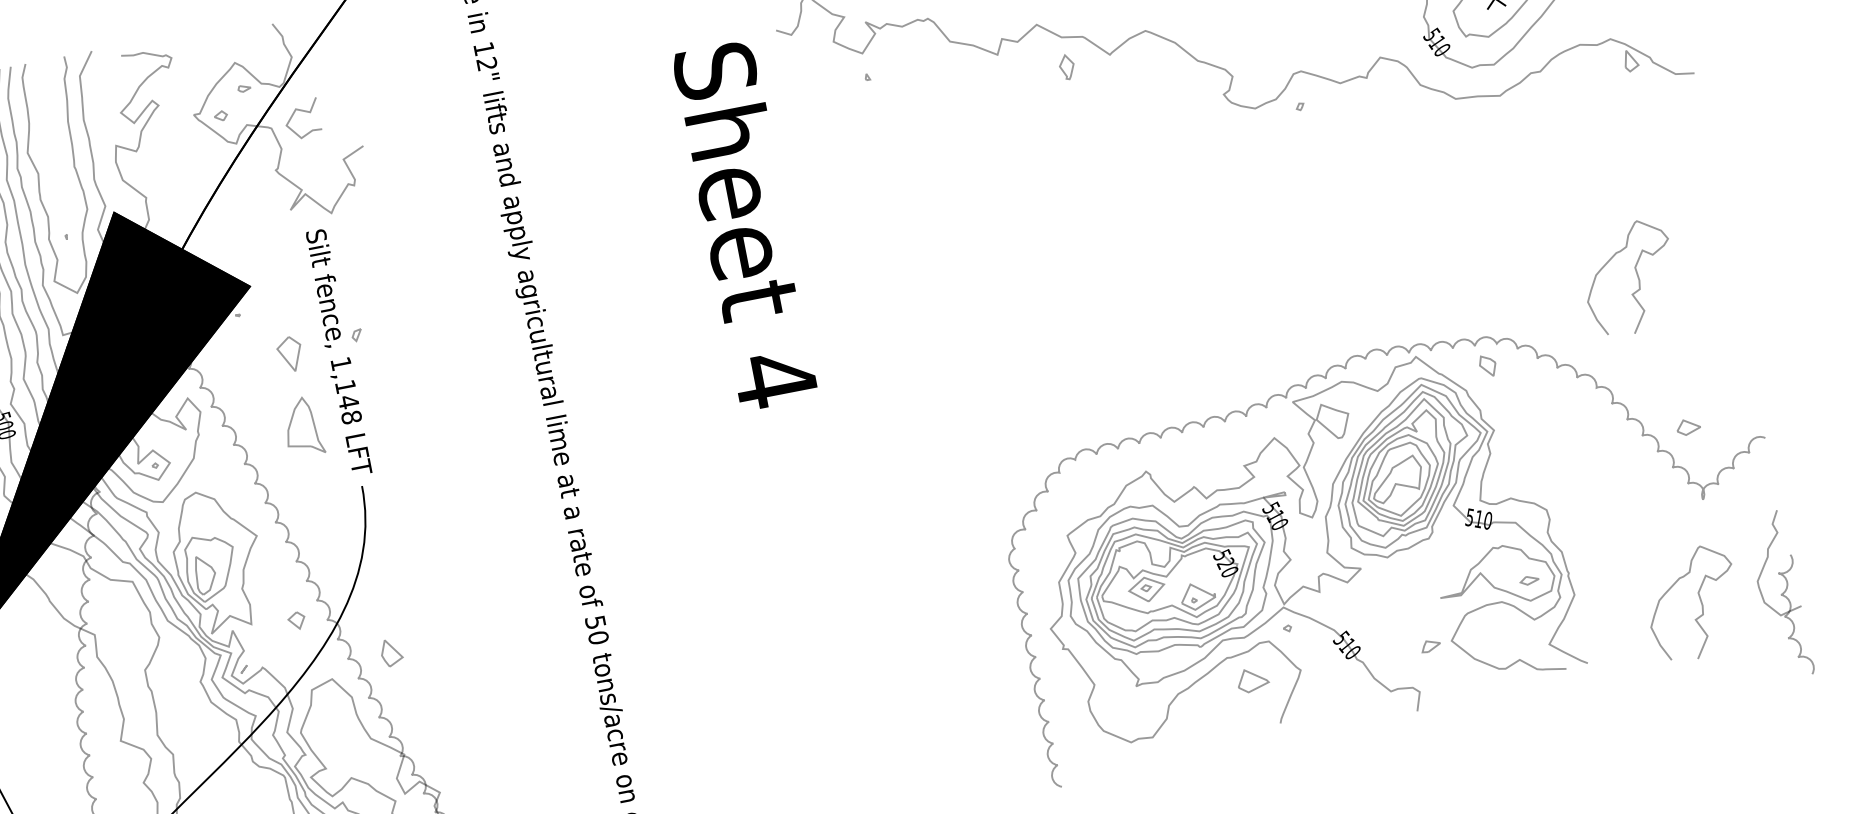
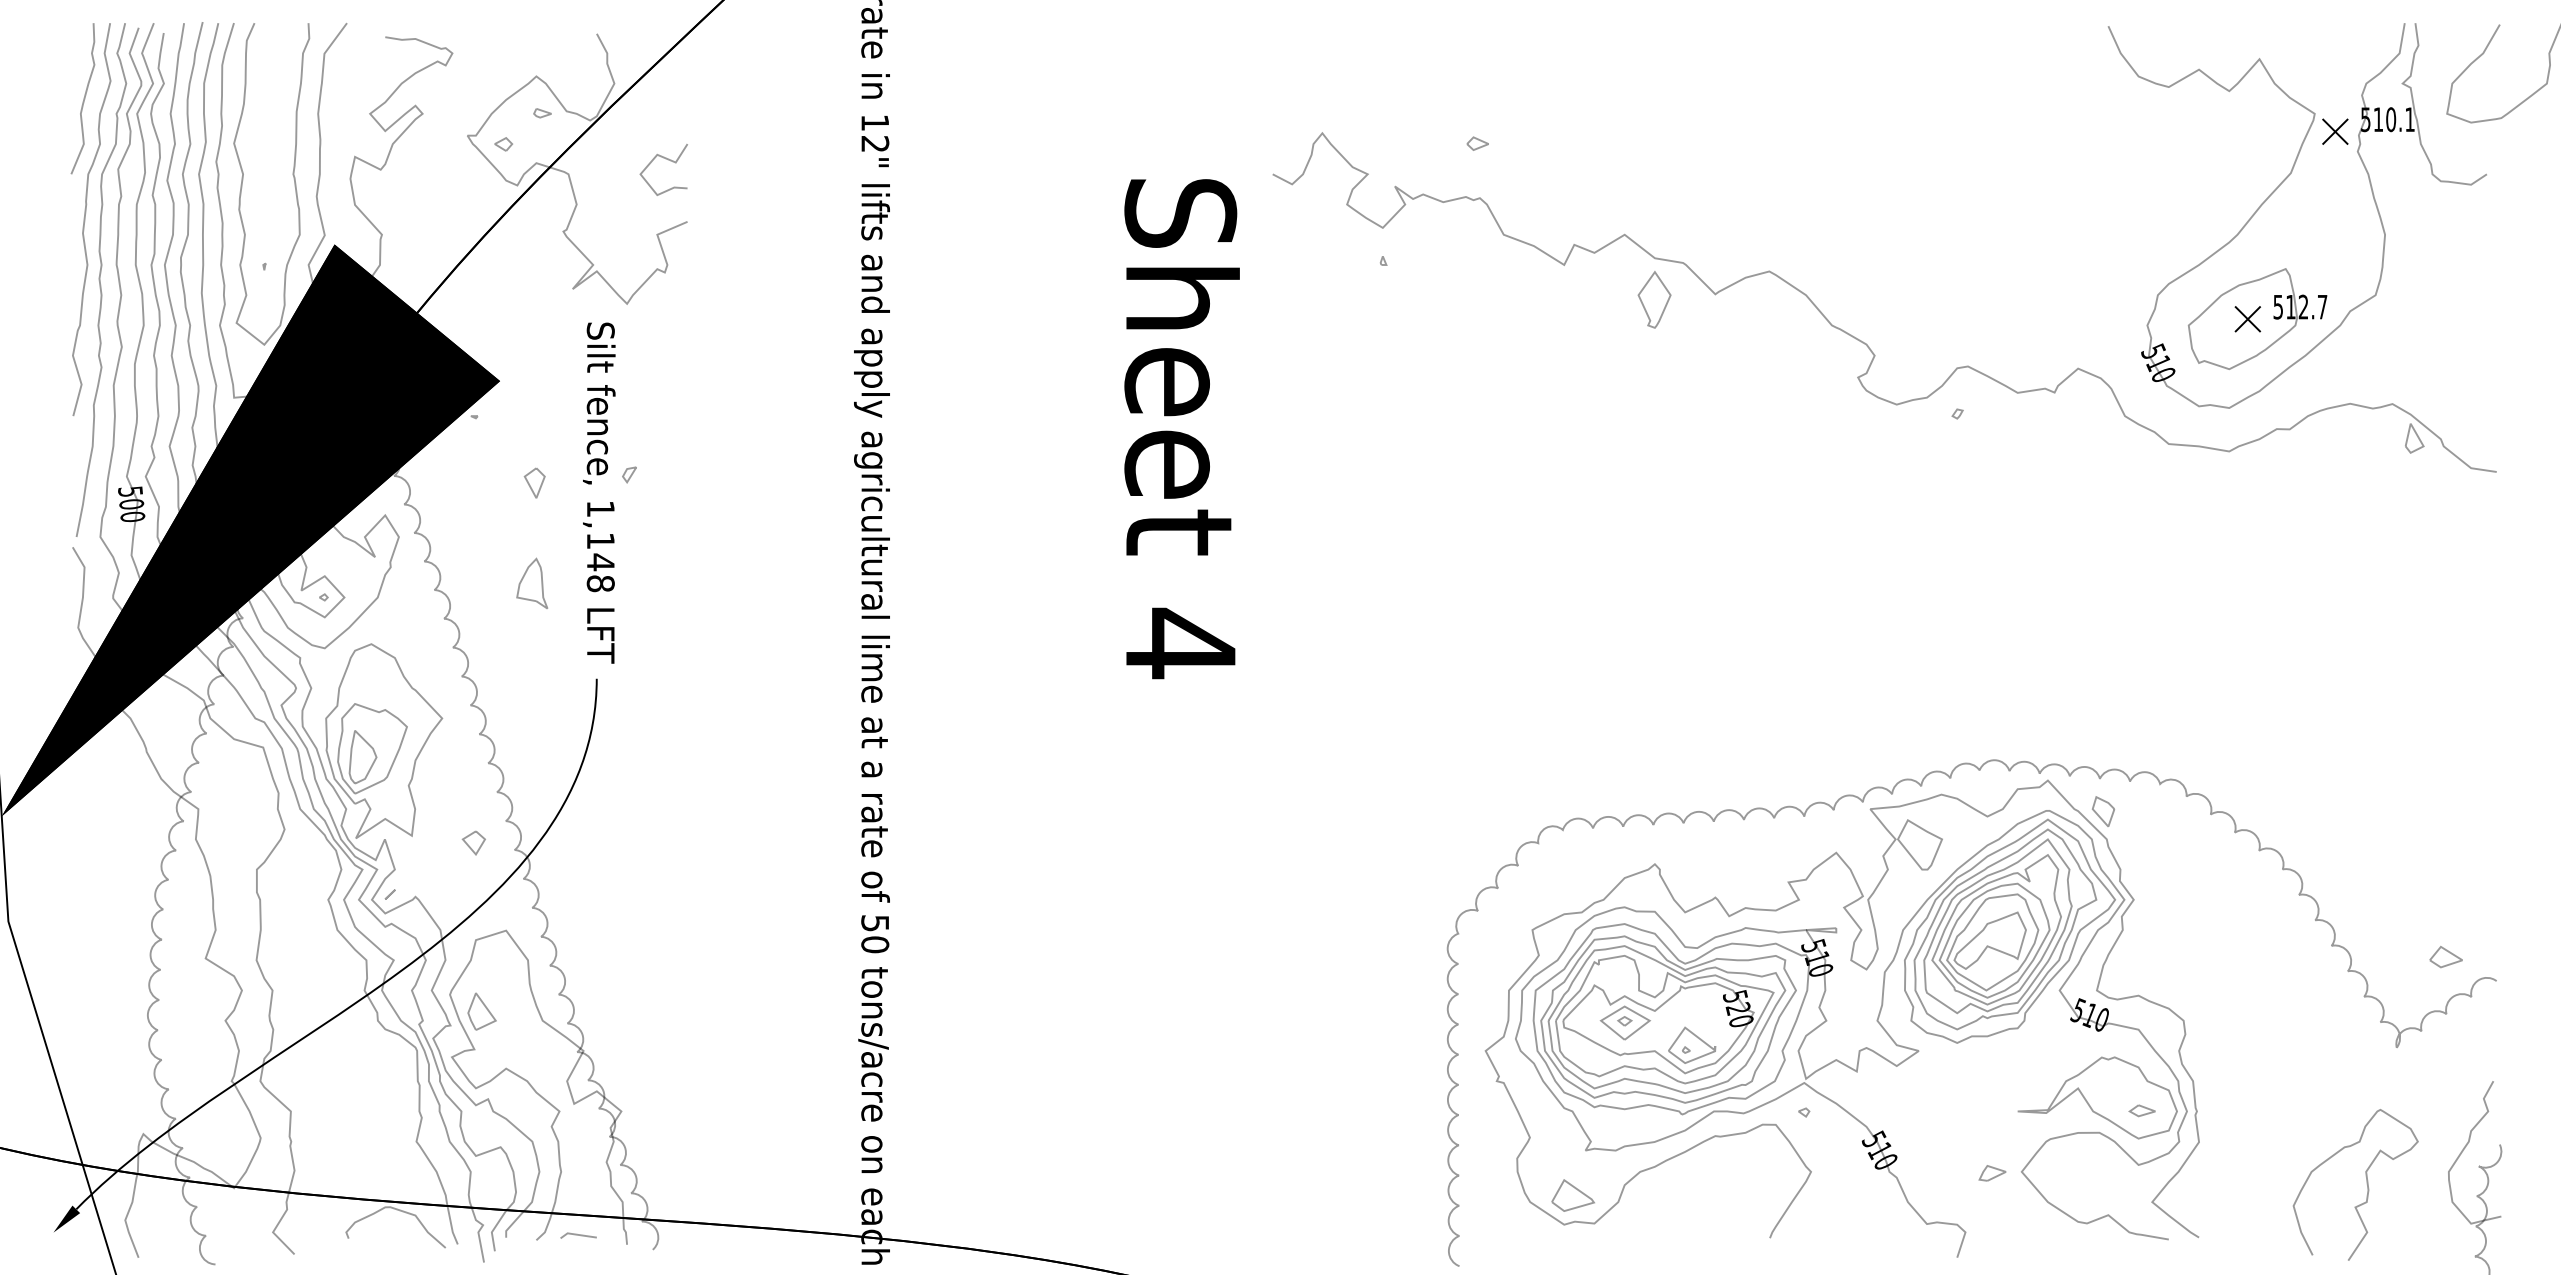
part: (1067, 66) -> (1654, 299), size x1.67
curve: (304, 111) -> (668, 160), moved
curve: (1637, 275) -> (2366, 729), removed
part: (290, 354) -> (534, 483), size x0.62
part: (1488, 365) -> (2103, 811), moved
part: (301, 426) -> (531, 582), size x0.62
part: (1687, 426) -> (2445, 956), moved
part: (391, 652) -> (481, 1011), moved
part: (1252, 680) -> (1572, 1195), moved

